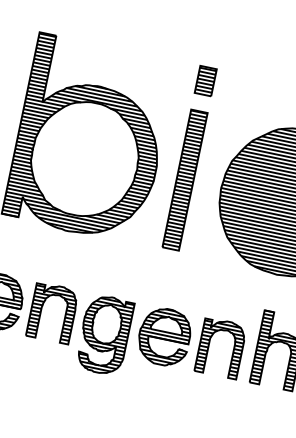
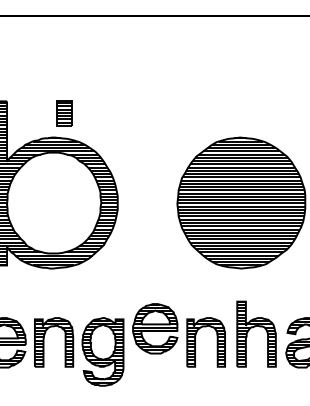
part: (205, 80) -> (64, 113), moved
part: (185, 179) -> (144, 202), removed
part: (164, 336) -> (155, 328), moved

